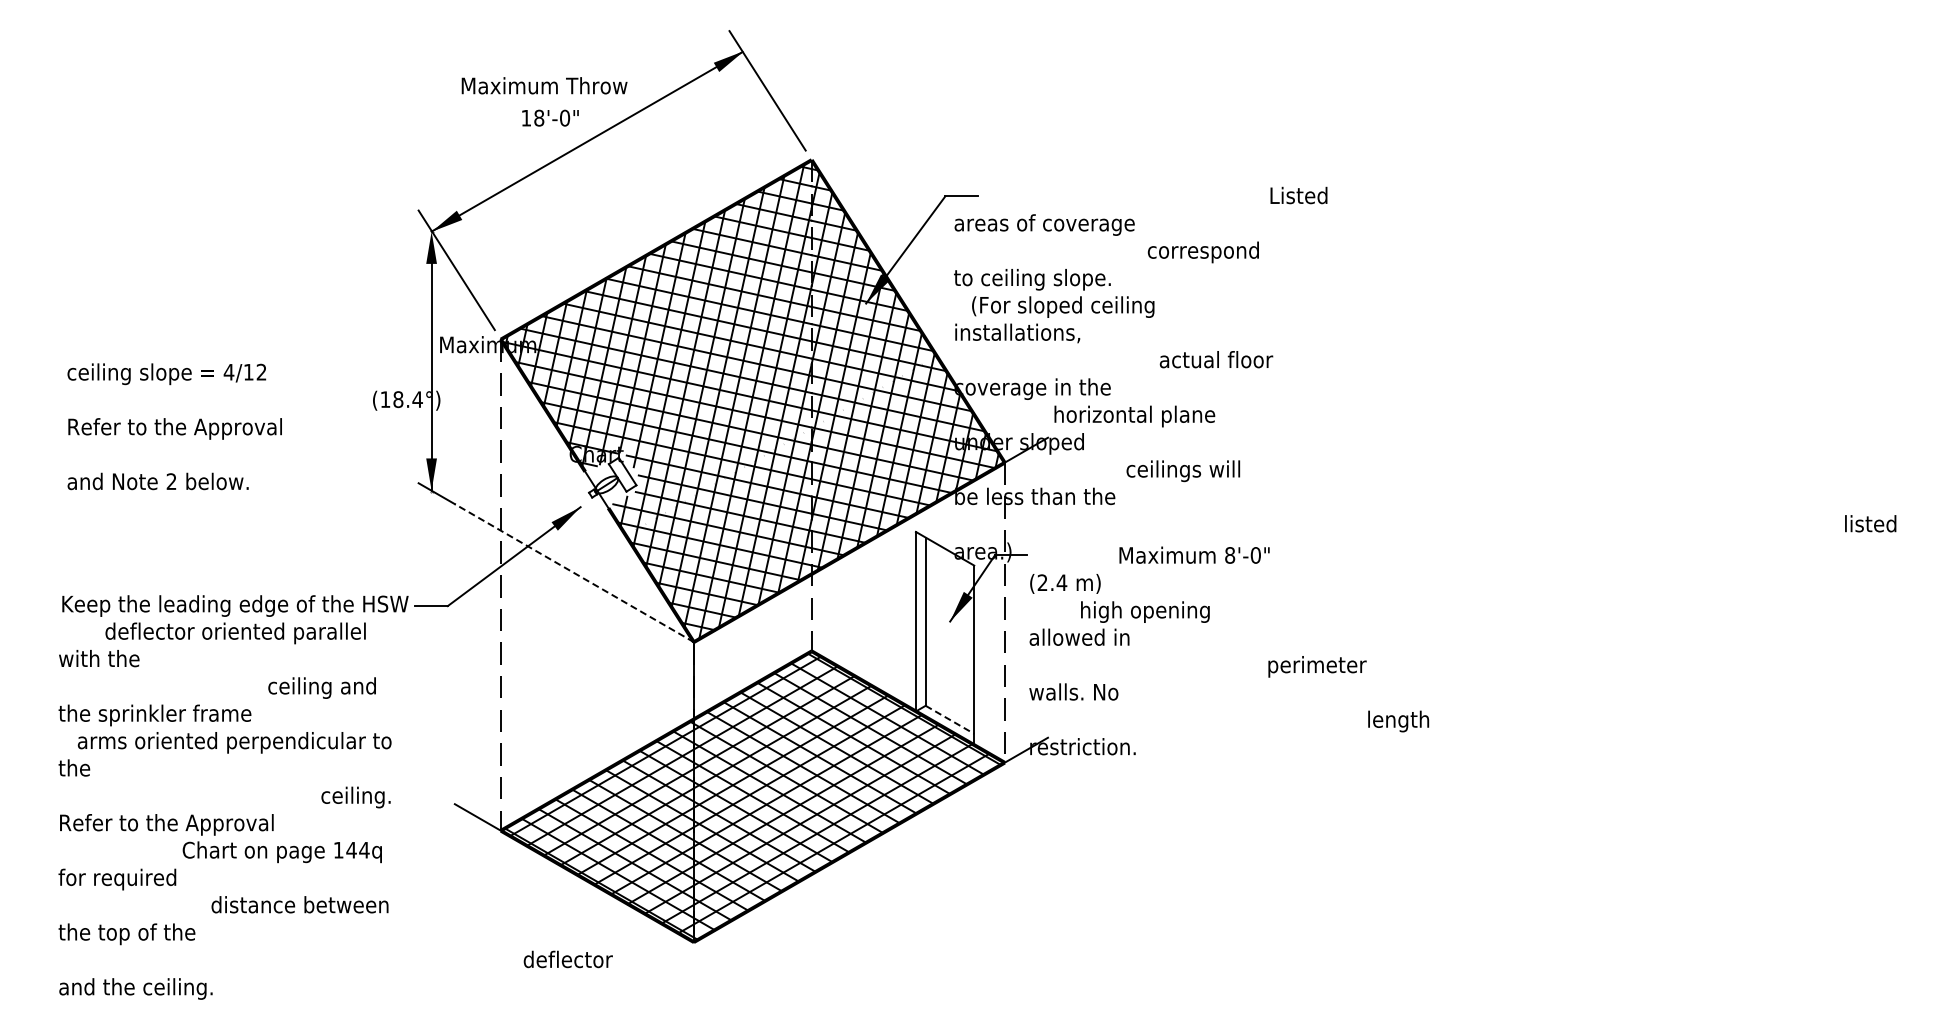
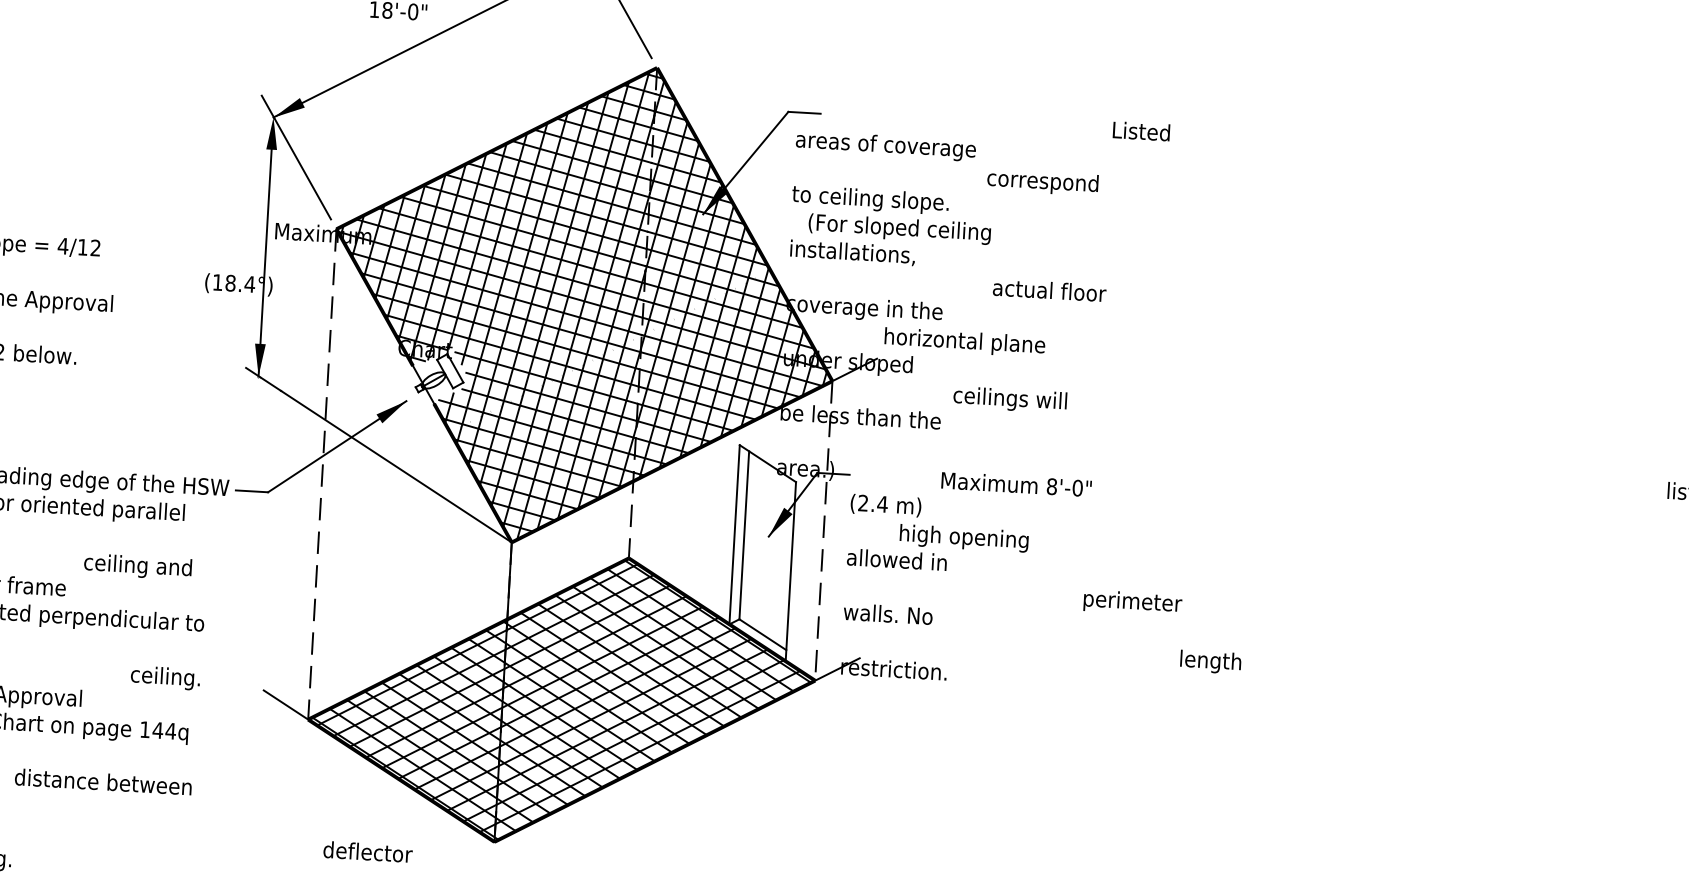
line: (573, 572) -> (395, 465), dashed -> solid
line: (950, 720) -> (763, 635), dashed -> solid

